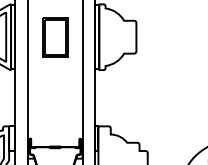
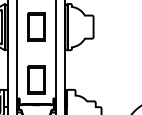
part: (55, 112) -> (36, 80), added

